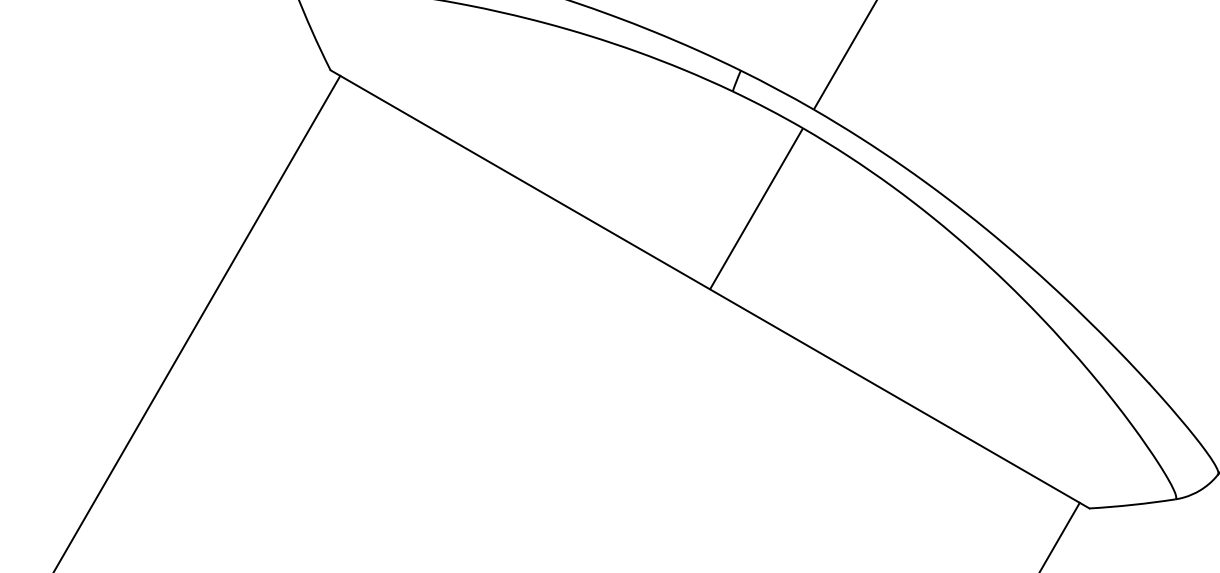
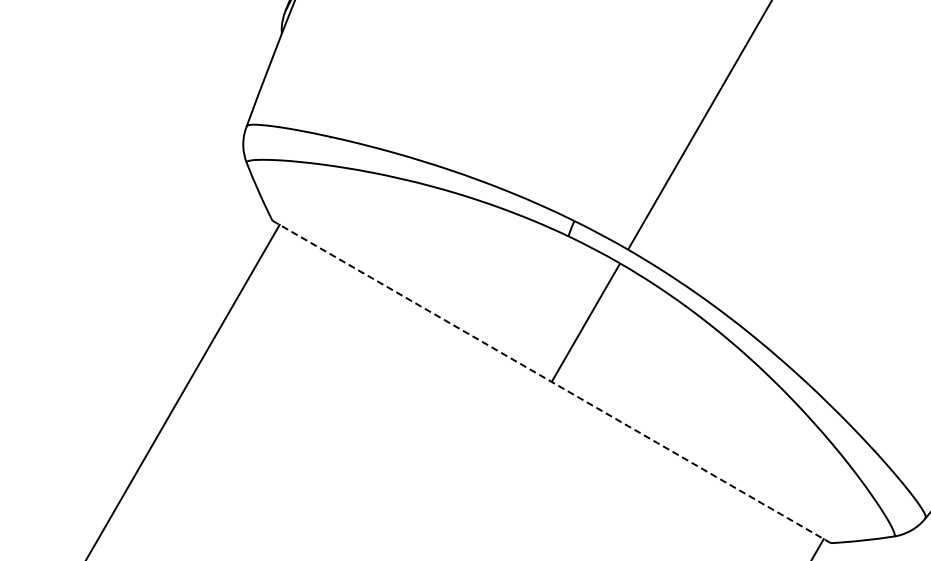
line: (711, 290) -> (552, 382), solid -> dashed

